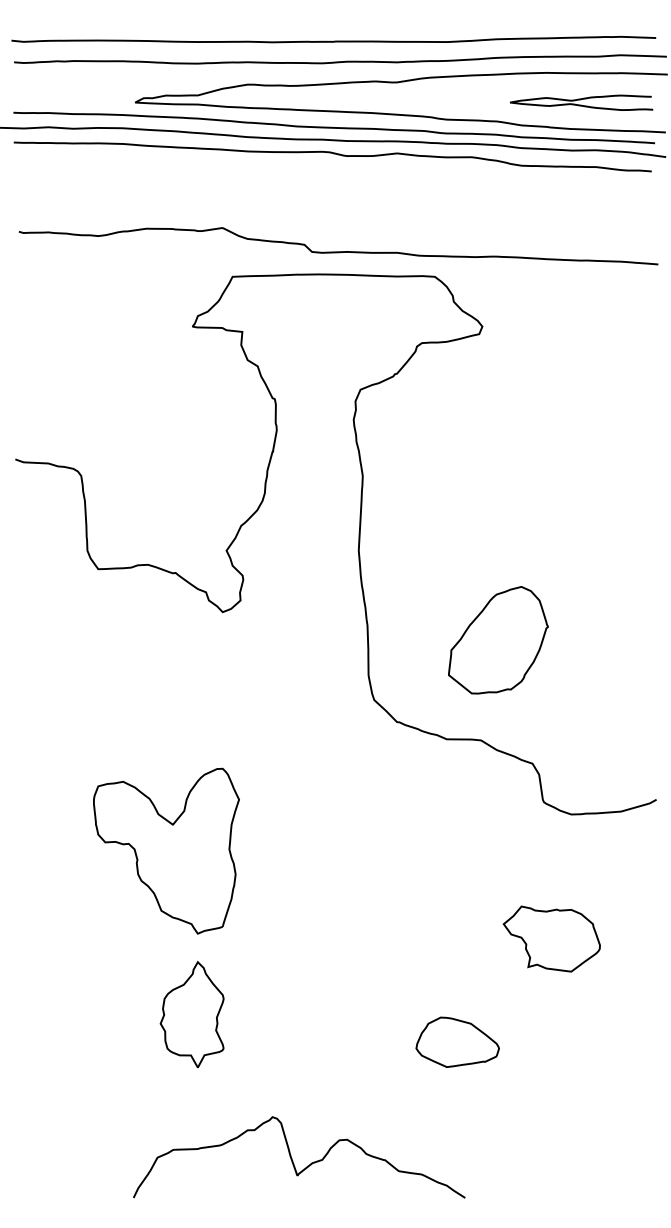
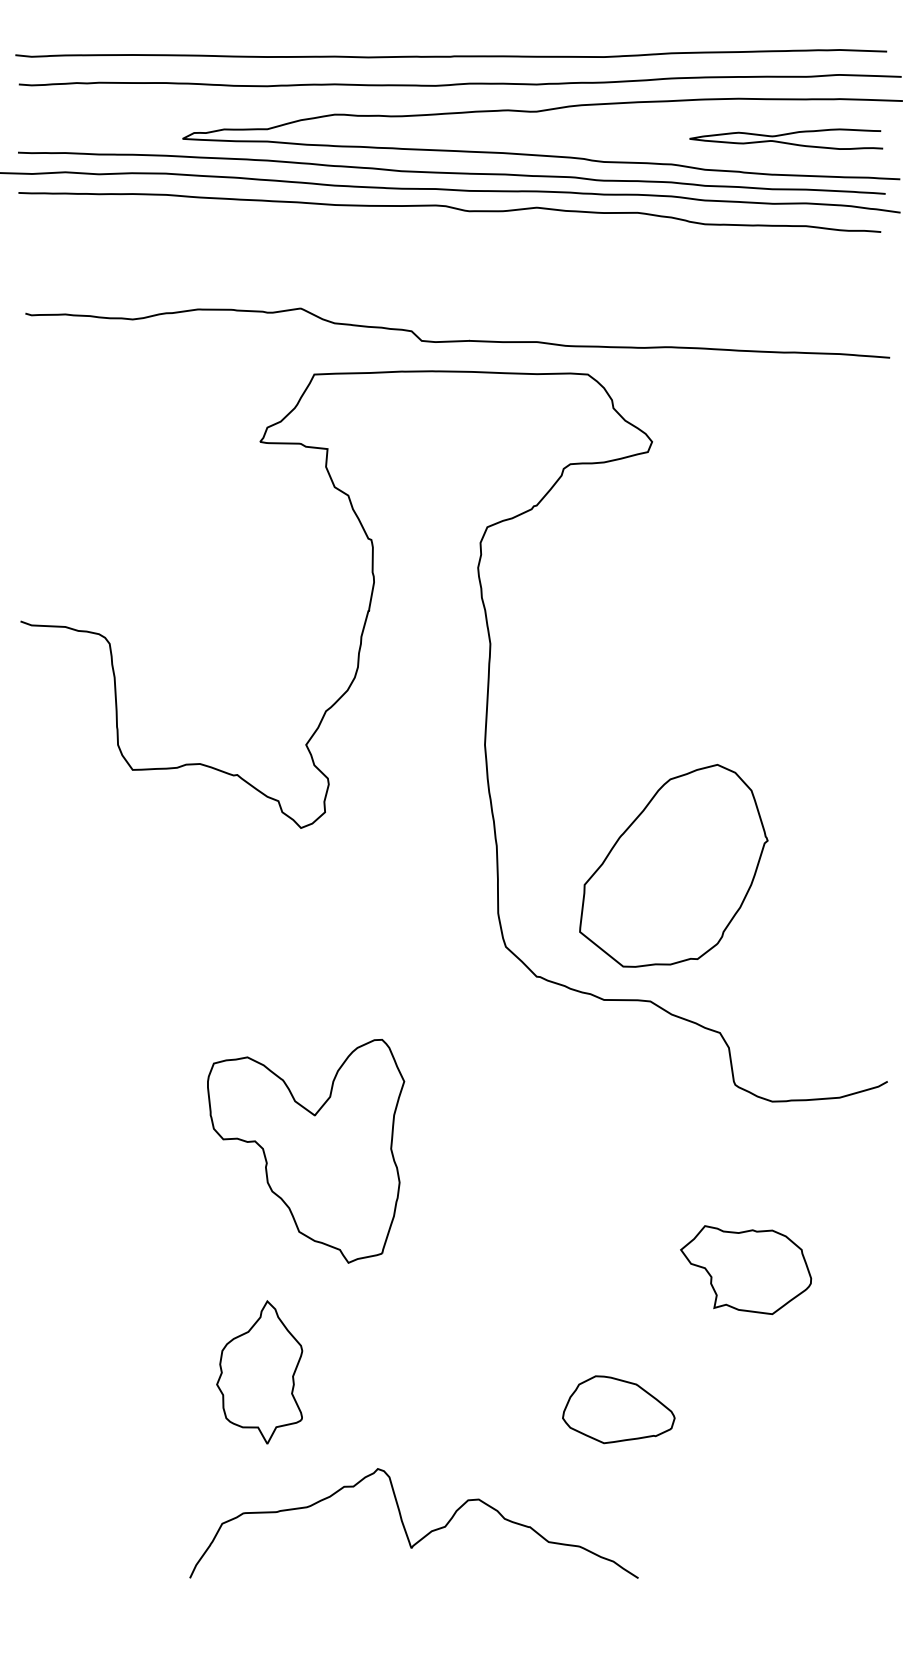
part: (498, 640) -> (673, 866), size x1.4
part: (166, 850) -> (306, 1150), moved
curve: (292, 1158) -> (404, 1524), moved

